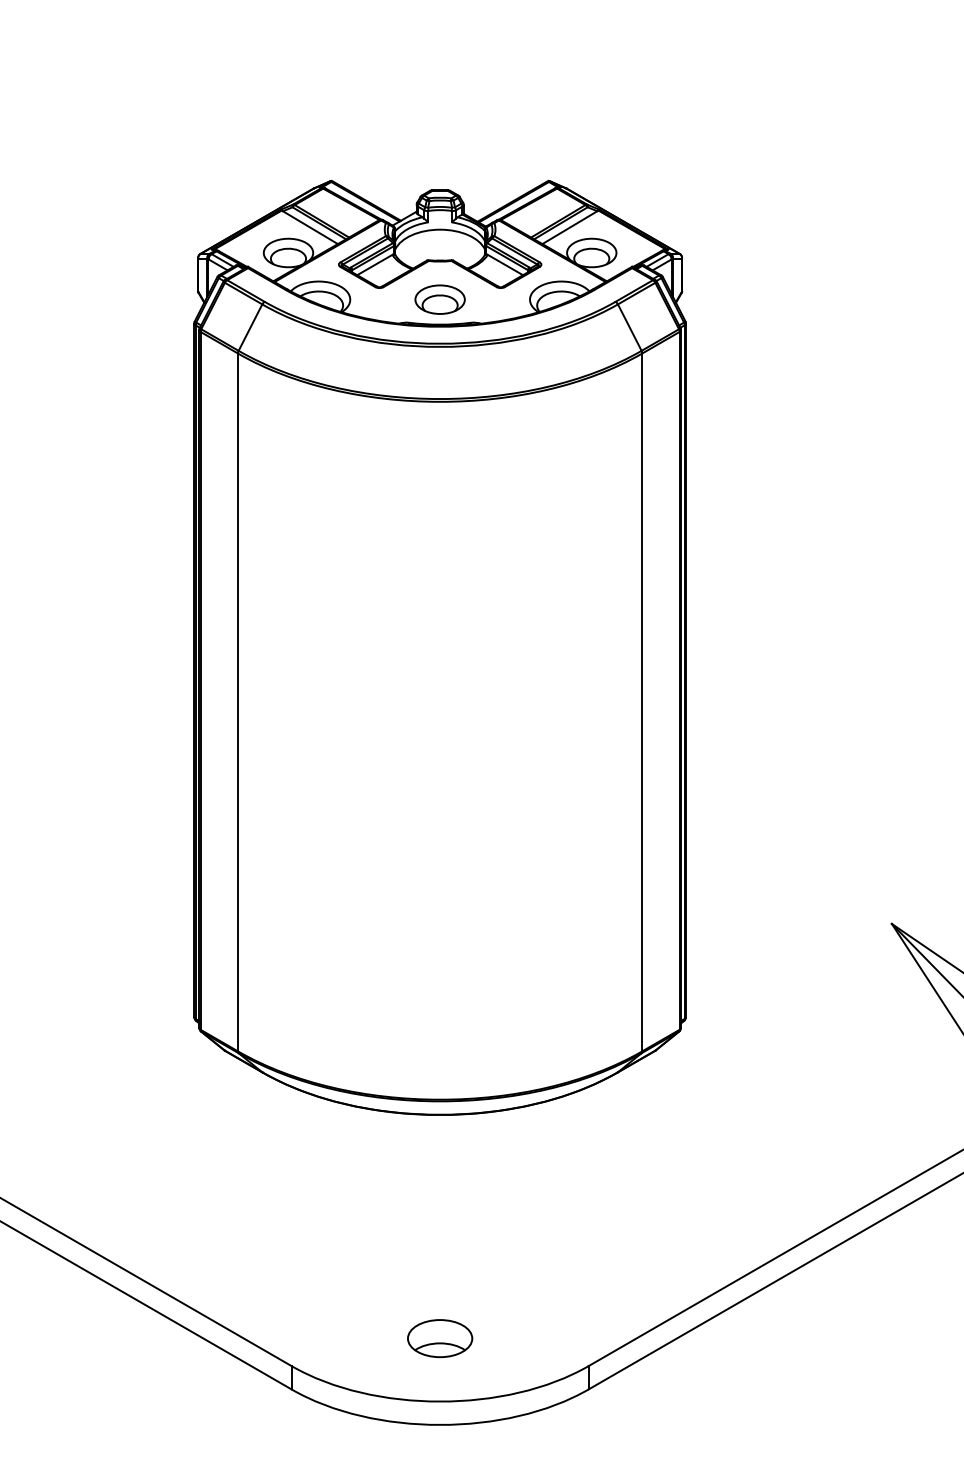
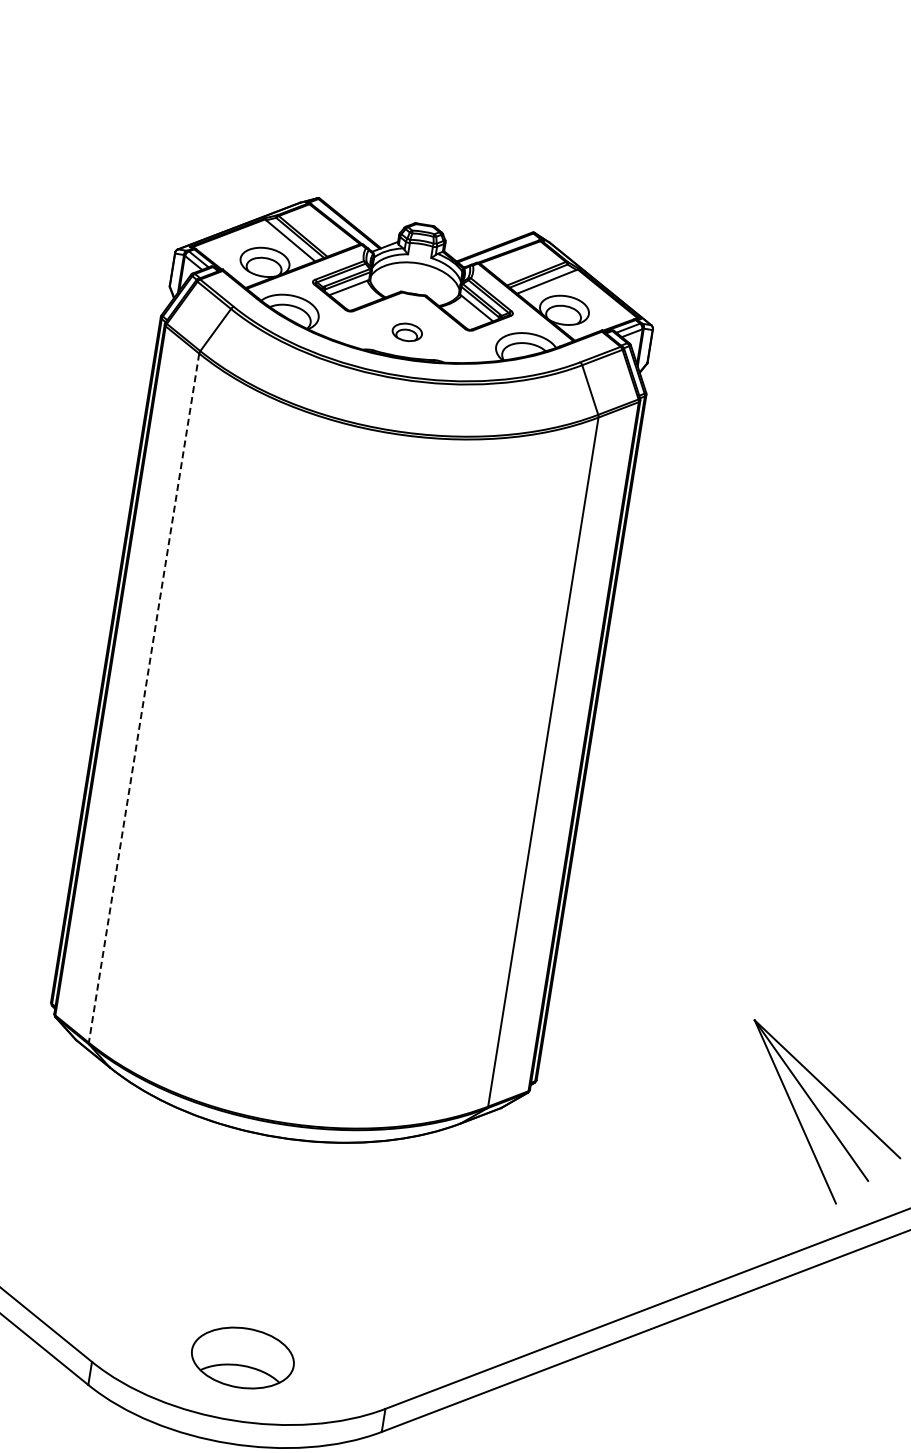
part: (439, 299) -> (406, 332), size x0.6
line: (237, 702) -> (143, 698), solid -> dashed
part: (440, 1338) -> (243, 1358), size x1.6

